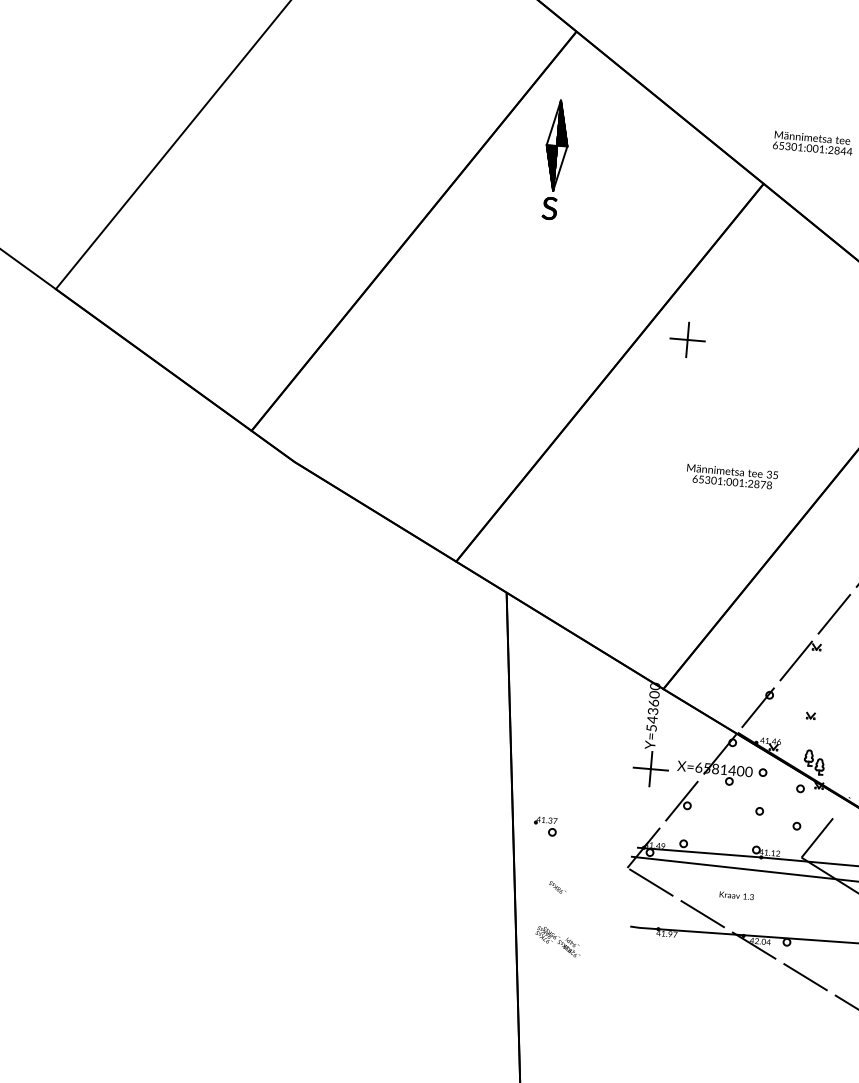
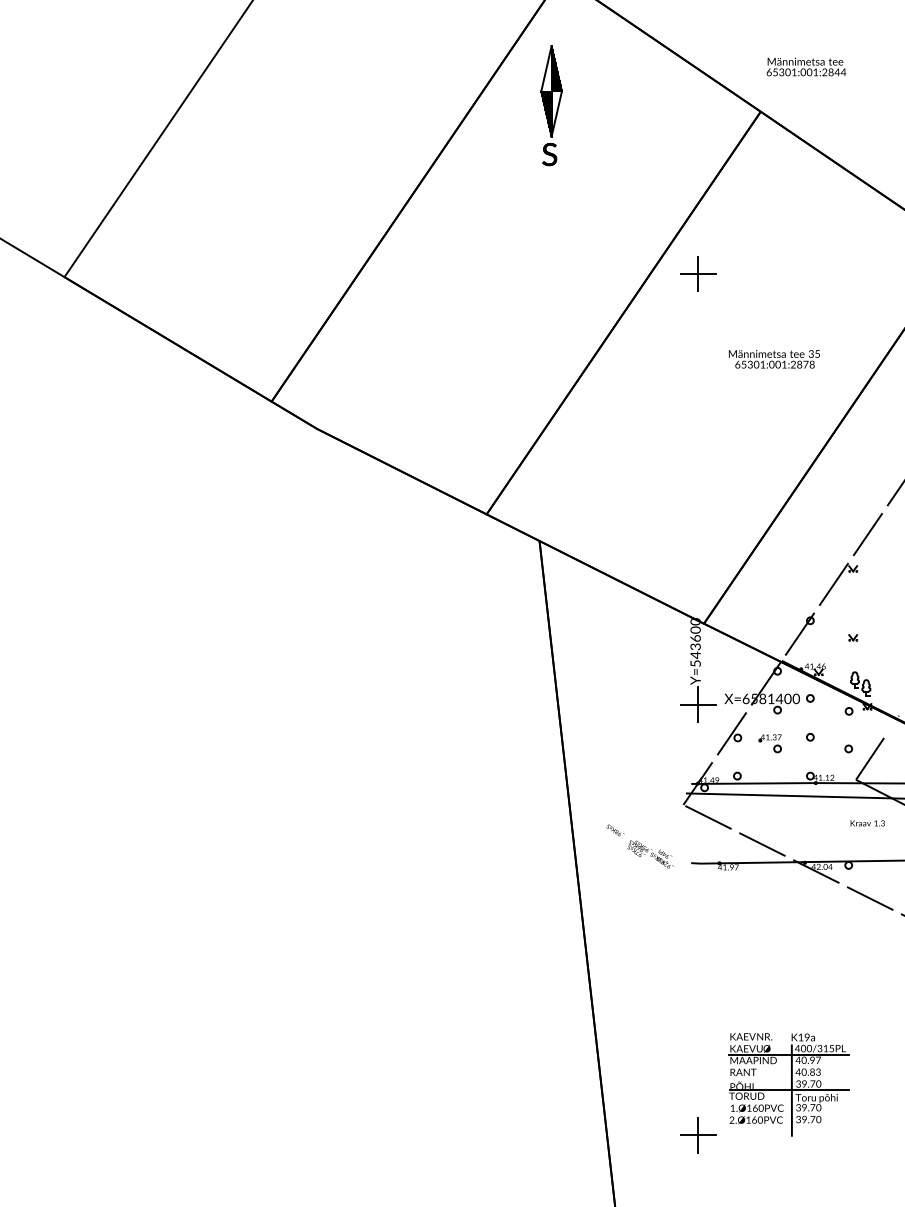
text: (731, 476) -> (773, 359), moved
part: (544, 826) -> (769, 743), moved
text: (736, 895) -> (867, 823), moved
text: (557, 941) -> (650, 854), moved

